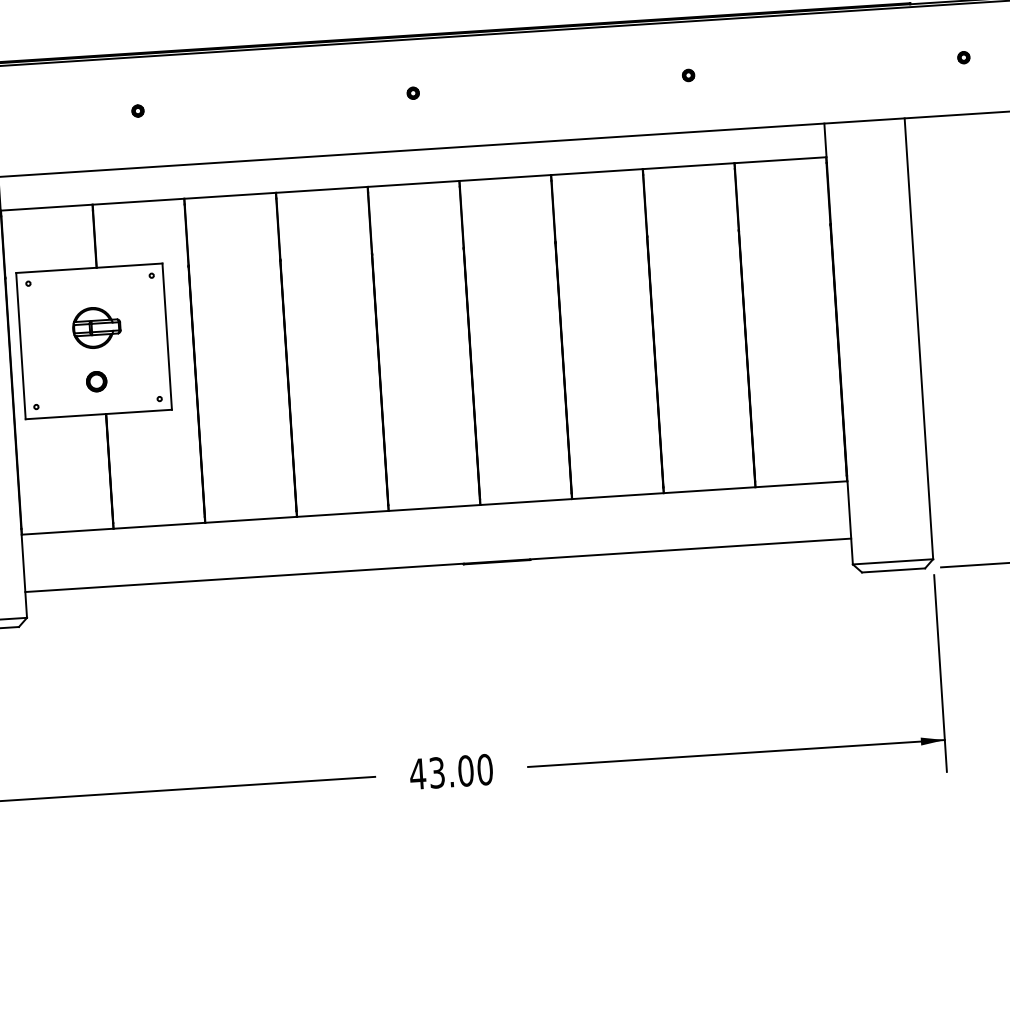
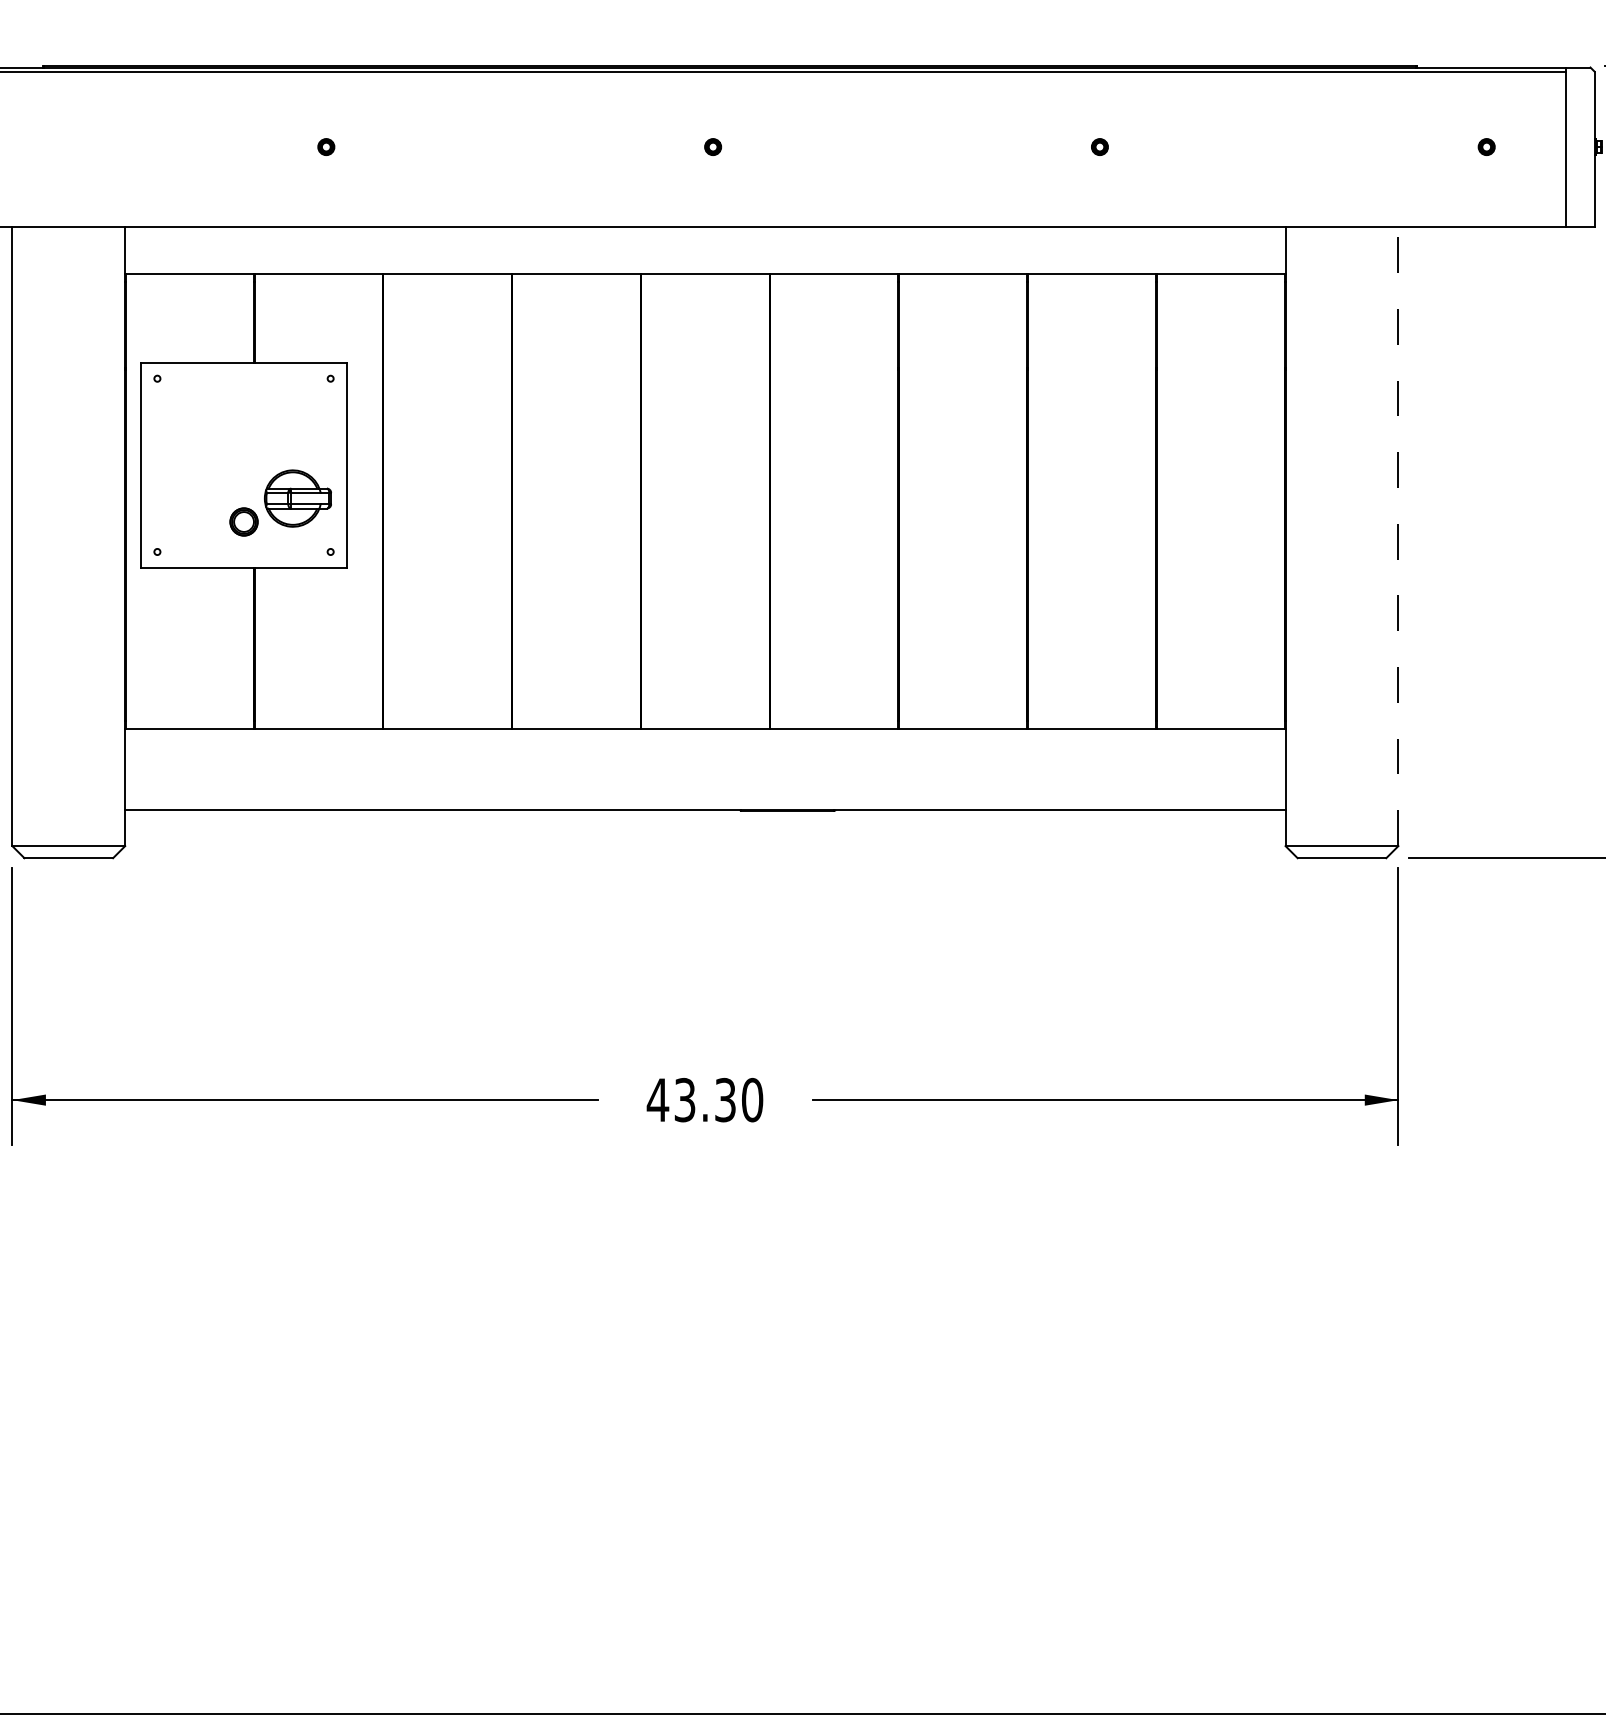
part: (96, 327) -> (297, 498), moved
line: (918, 338) -> (1398, 536), solid -> dashed
text: (465, 771) -> (725, 1100), 43.00 -> 43.30

